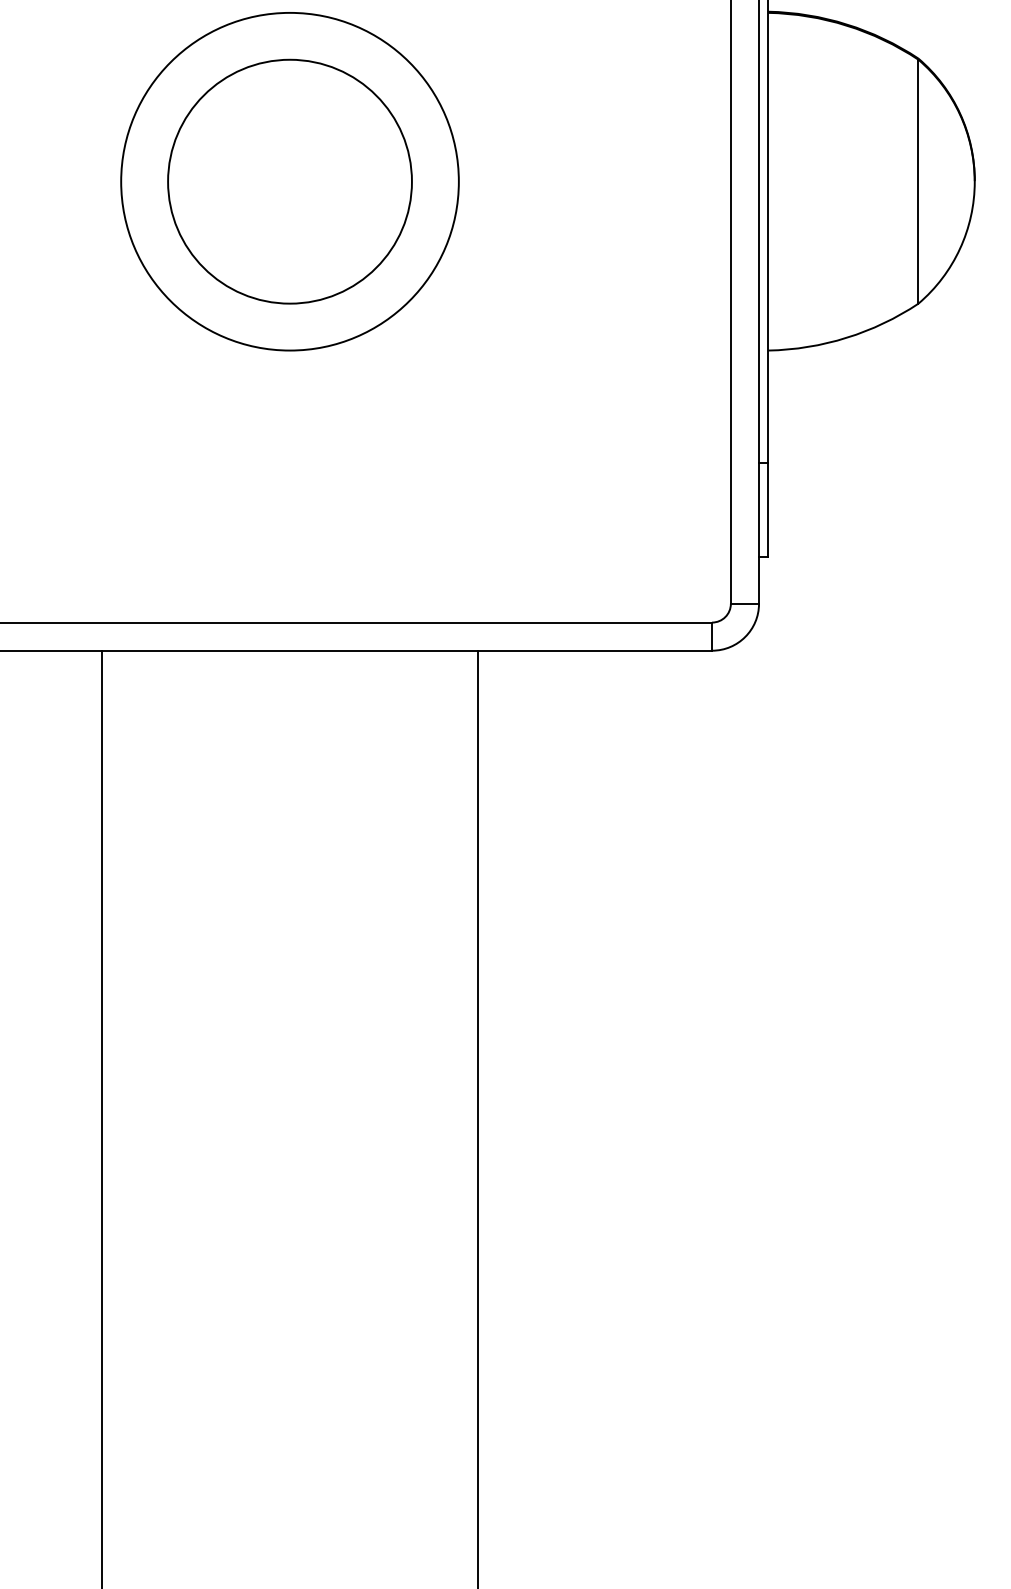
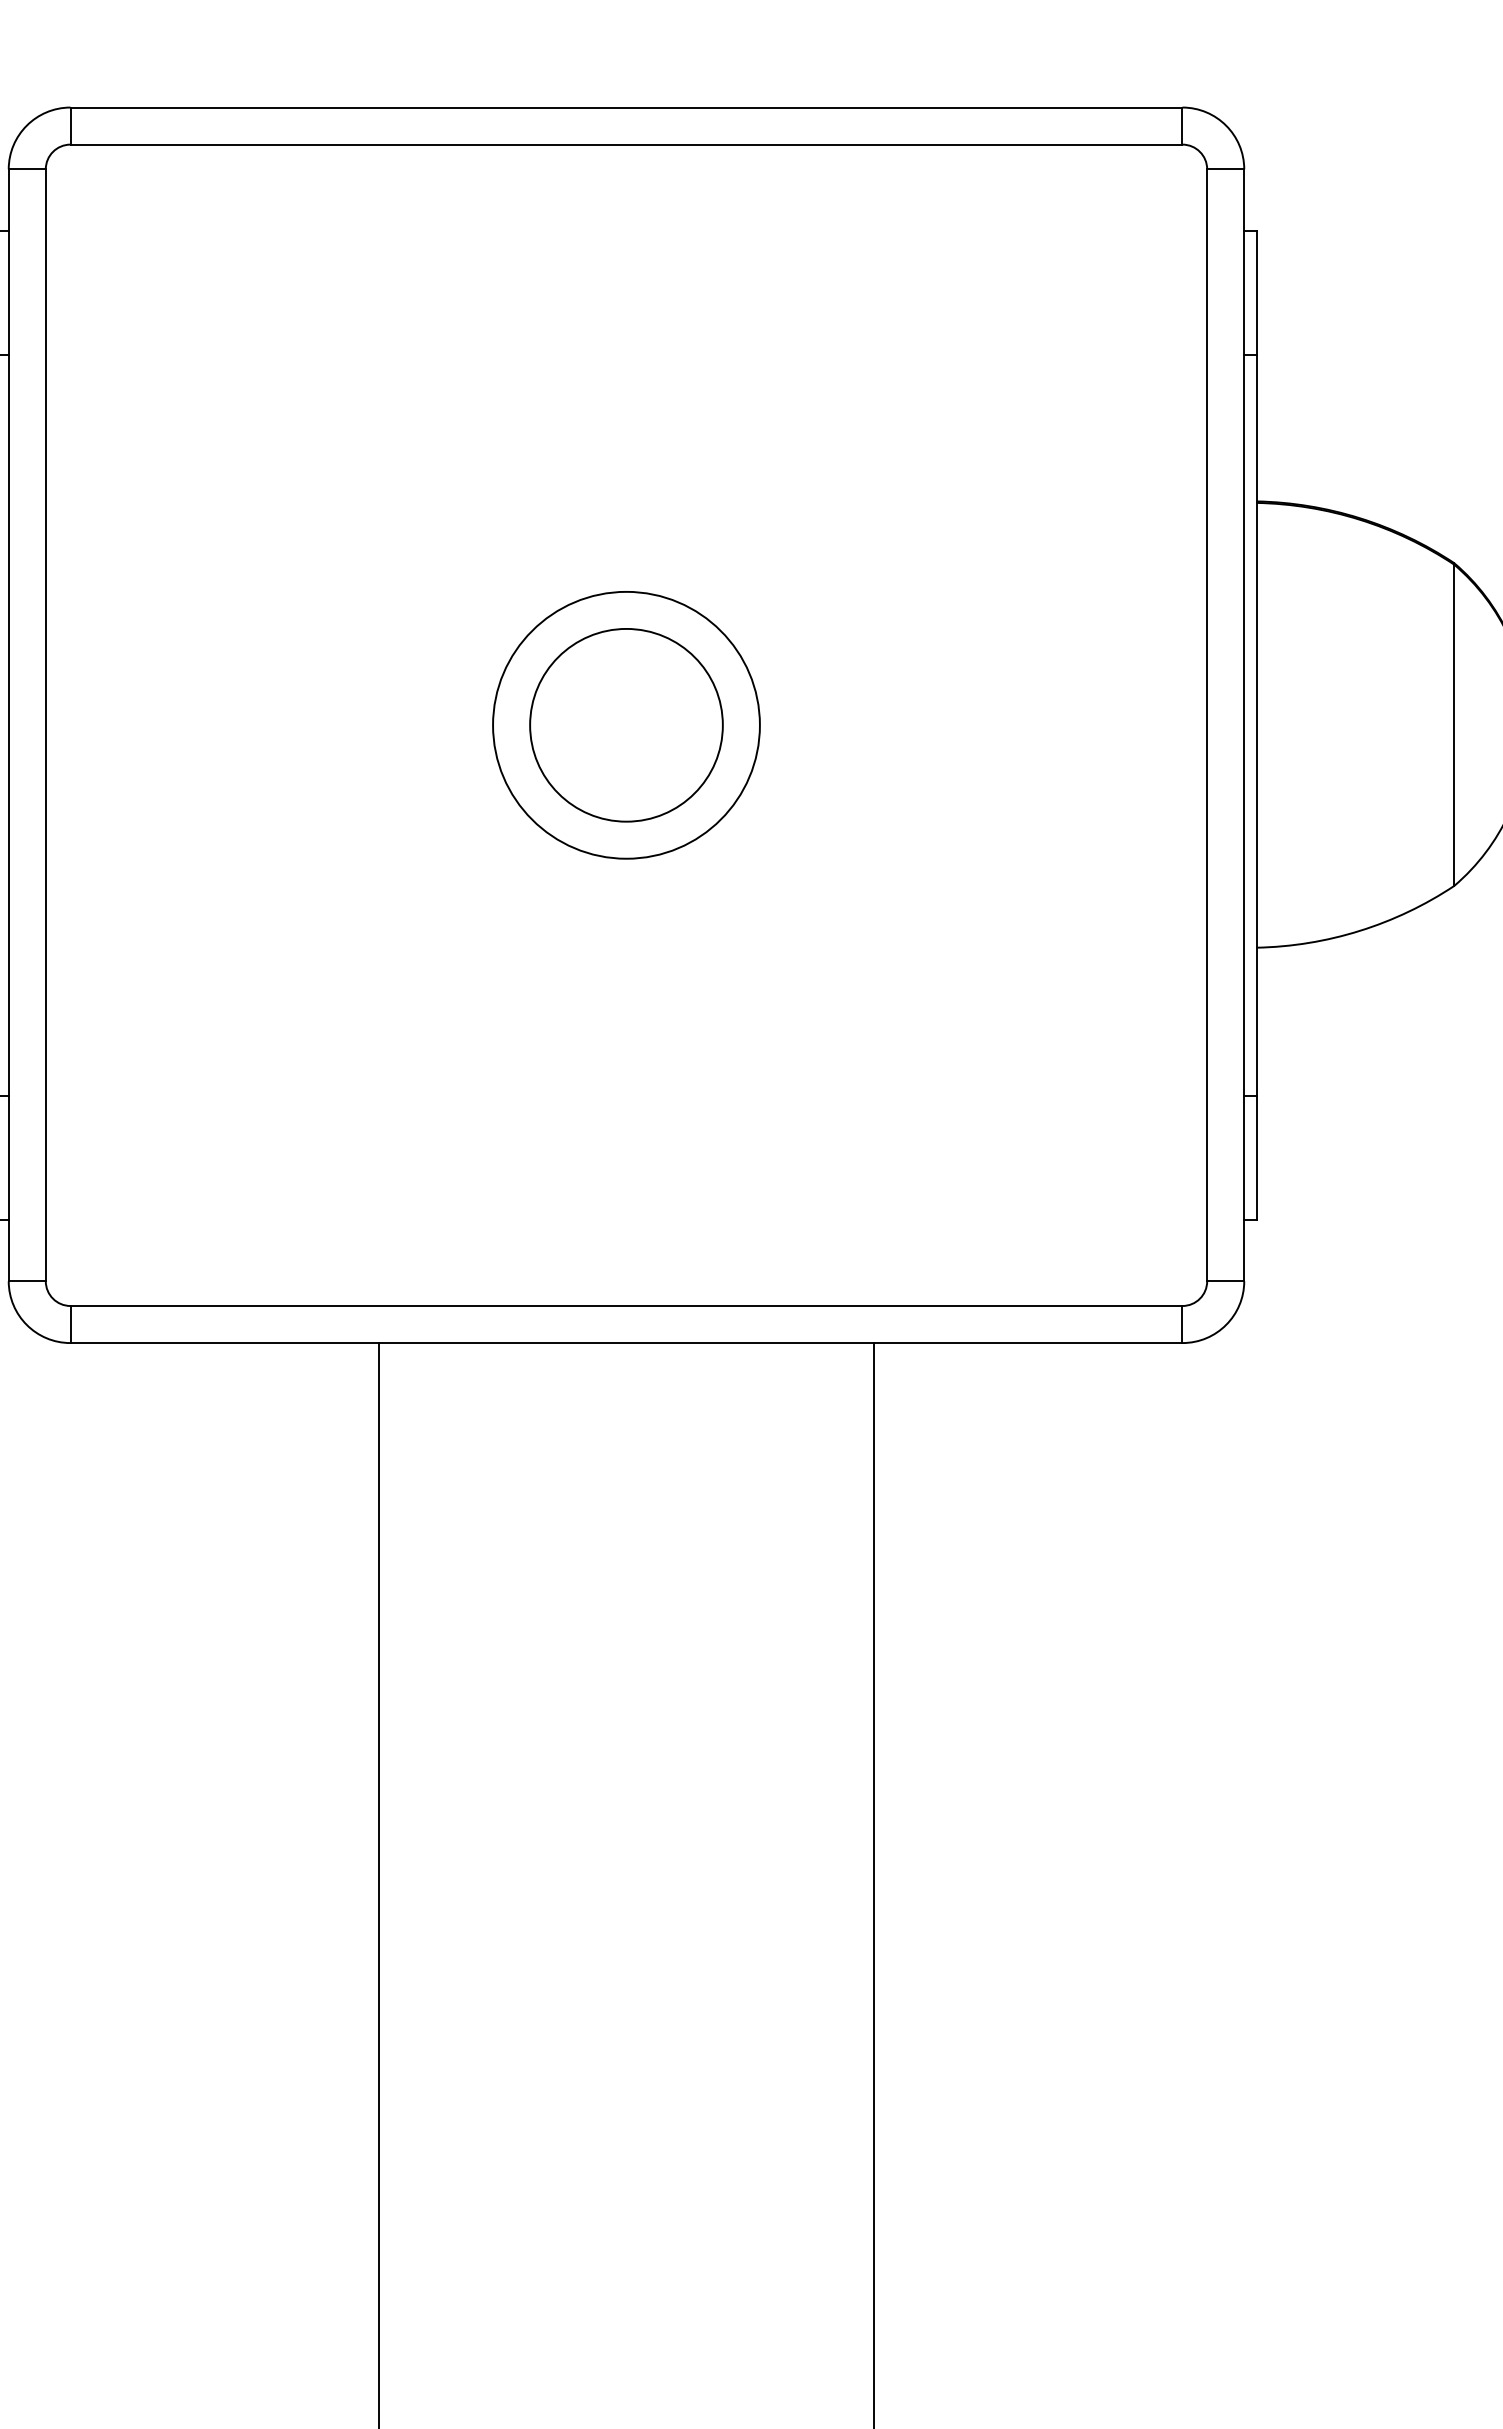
circle: (290, 181) -> (626, 724), size x0.6
circle: (290, 181) -> (626, 724), size x0.6

